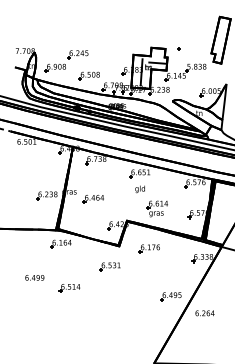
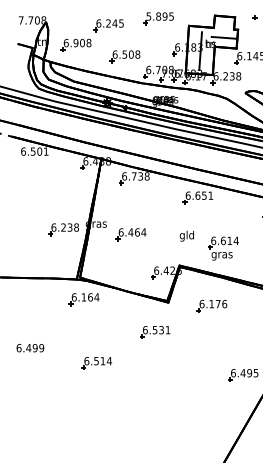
part: (111, 49) -> (157, 18), added
text: (139, 189) -> (186, 236), moved
text: (34, 277) -> (29, 347), moved

